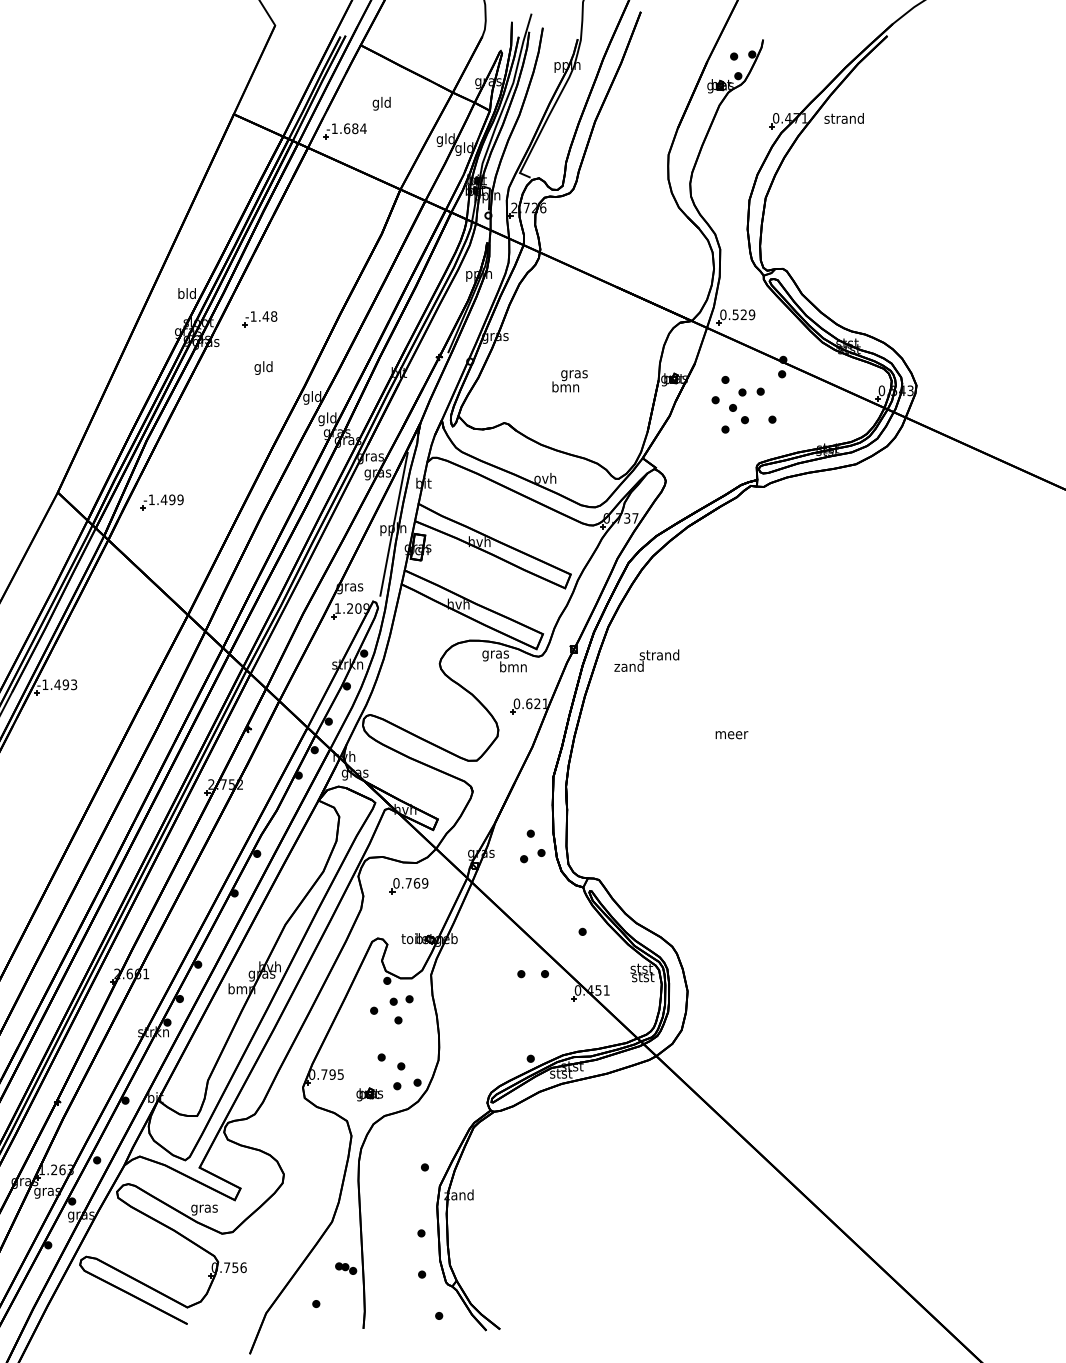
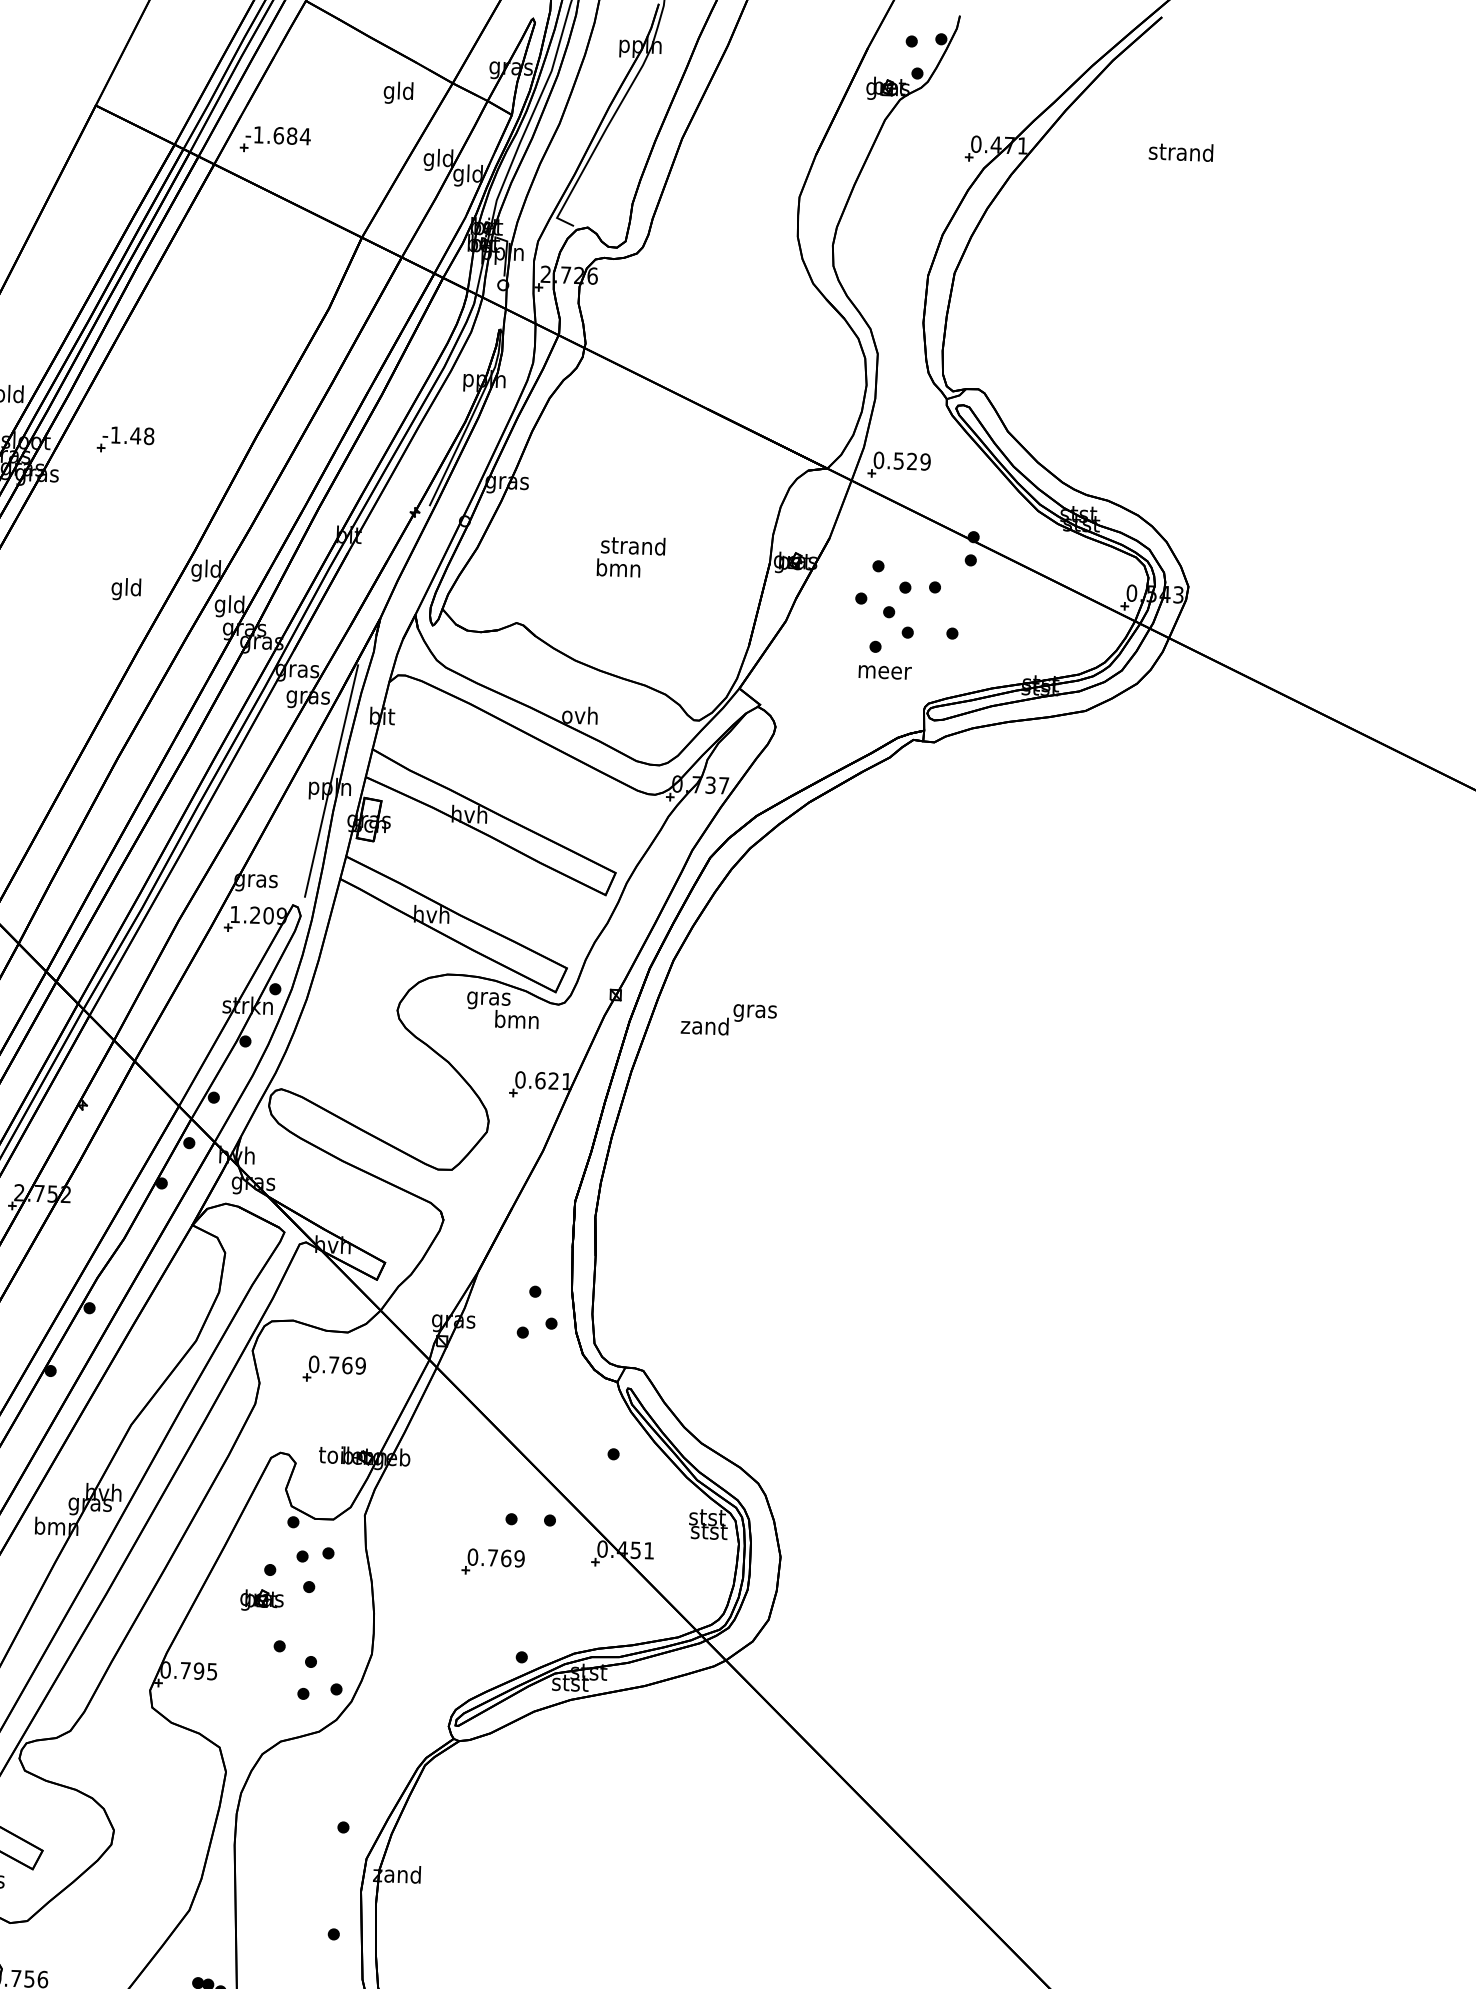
text: (381, 103) -> (398, 92), moved
text: (843, 118) -> (1179, 152), moved
text: (263, 367) -> (126, 588), moved
text: (573, 374) -> (631, 548), gras -> strand
text: (659, 656) -> (754, 1011), strand -> gras
text: (731, 735) -> (884, 673), moved
part: (510, 1001) -> (492, 1563), added
part: (369, 1094) -> (261, 1600), moved

